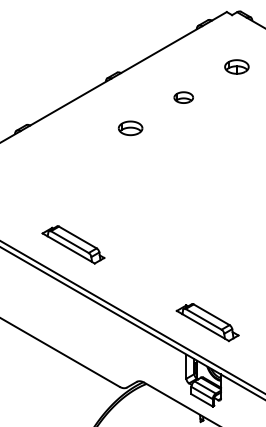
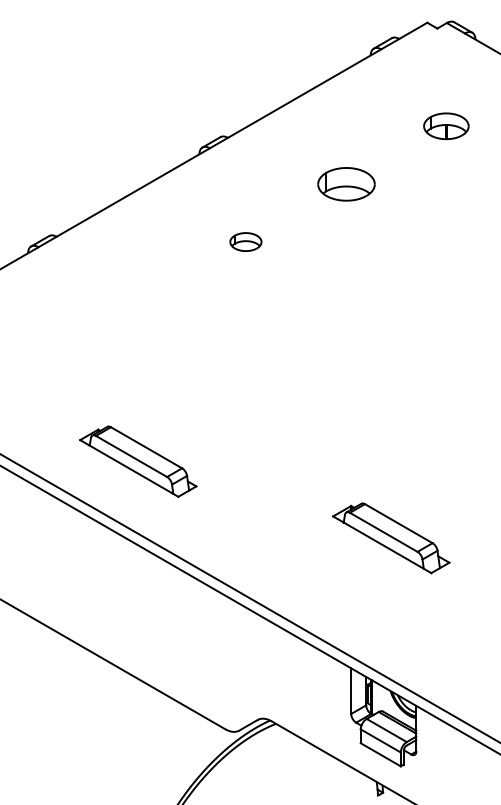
part: (183, 97) -> (345, 183), size x1.6
part: (130, 128) -> (245, 242), size x0.7
part: (207, 322) -> (390, 538), moved

